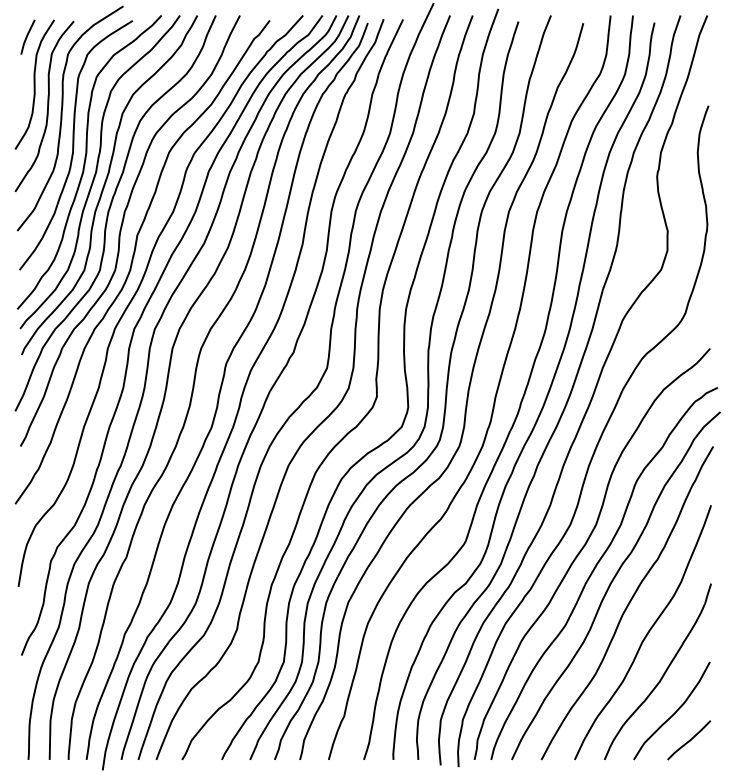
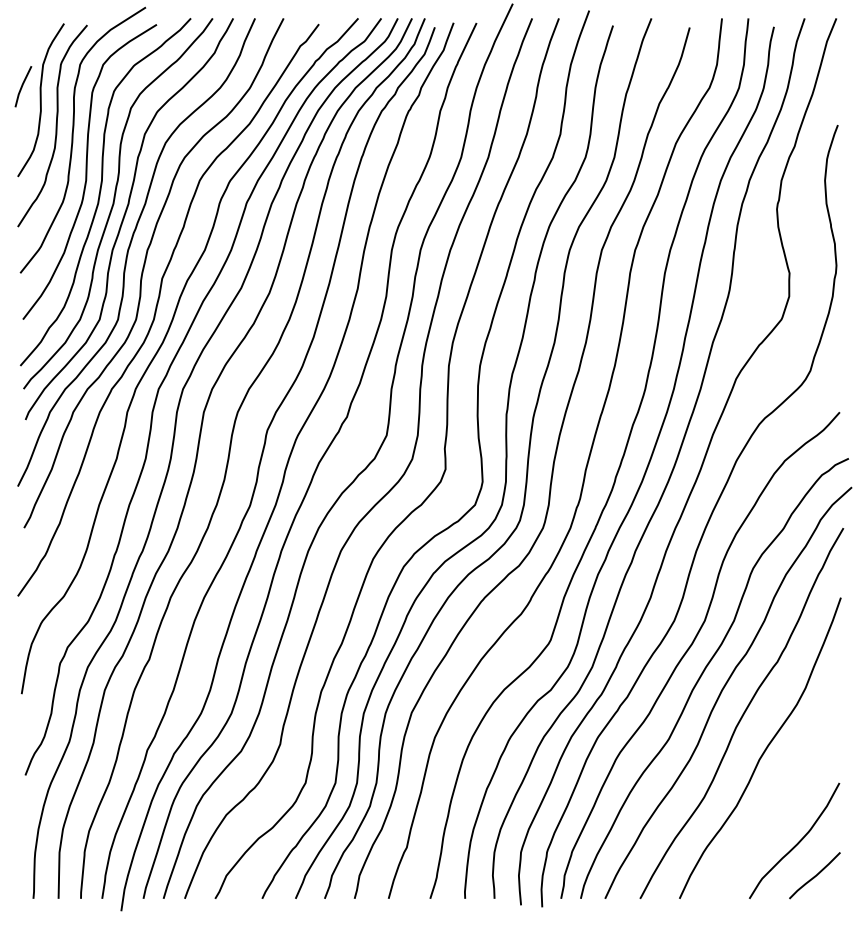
line: (27, 36) -> (22, 85), moved
curve: (663, 673) -> (784, 796), removed

